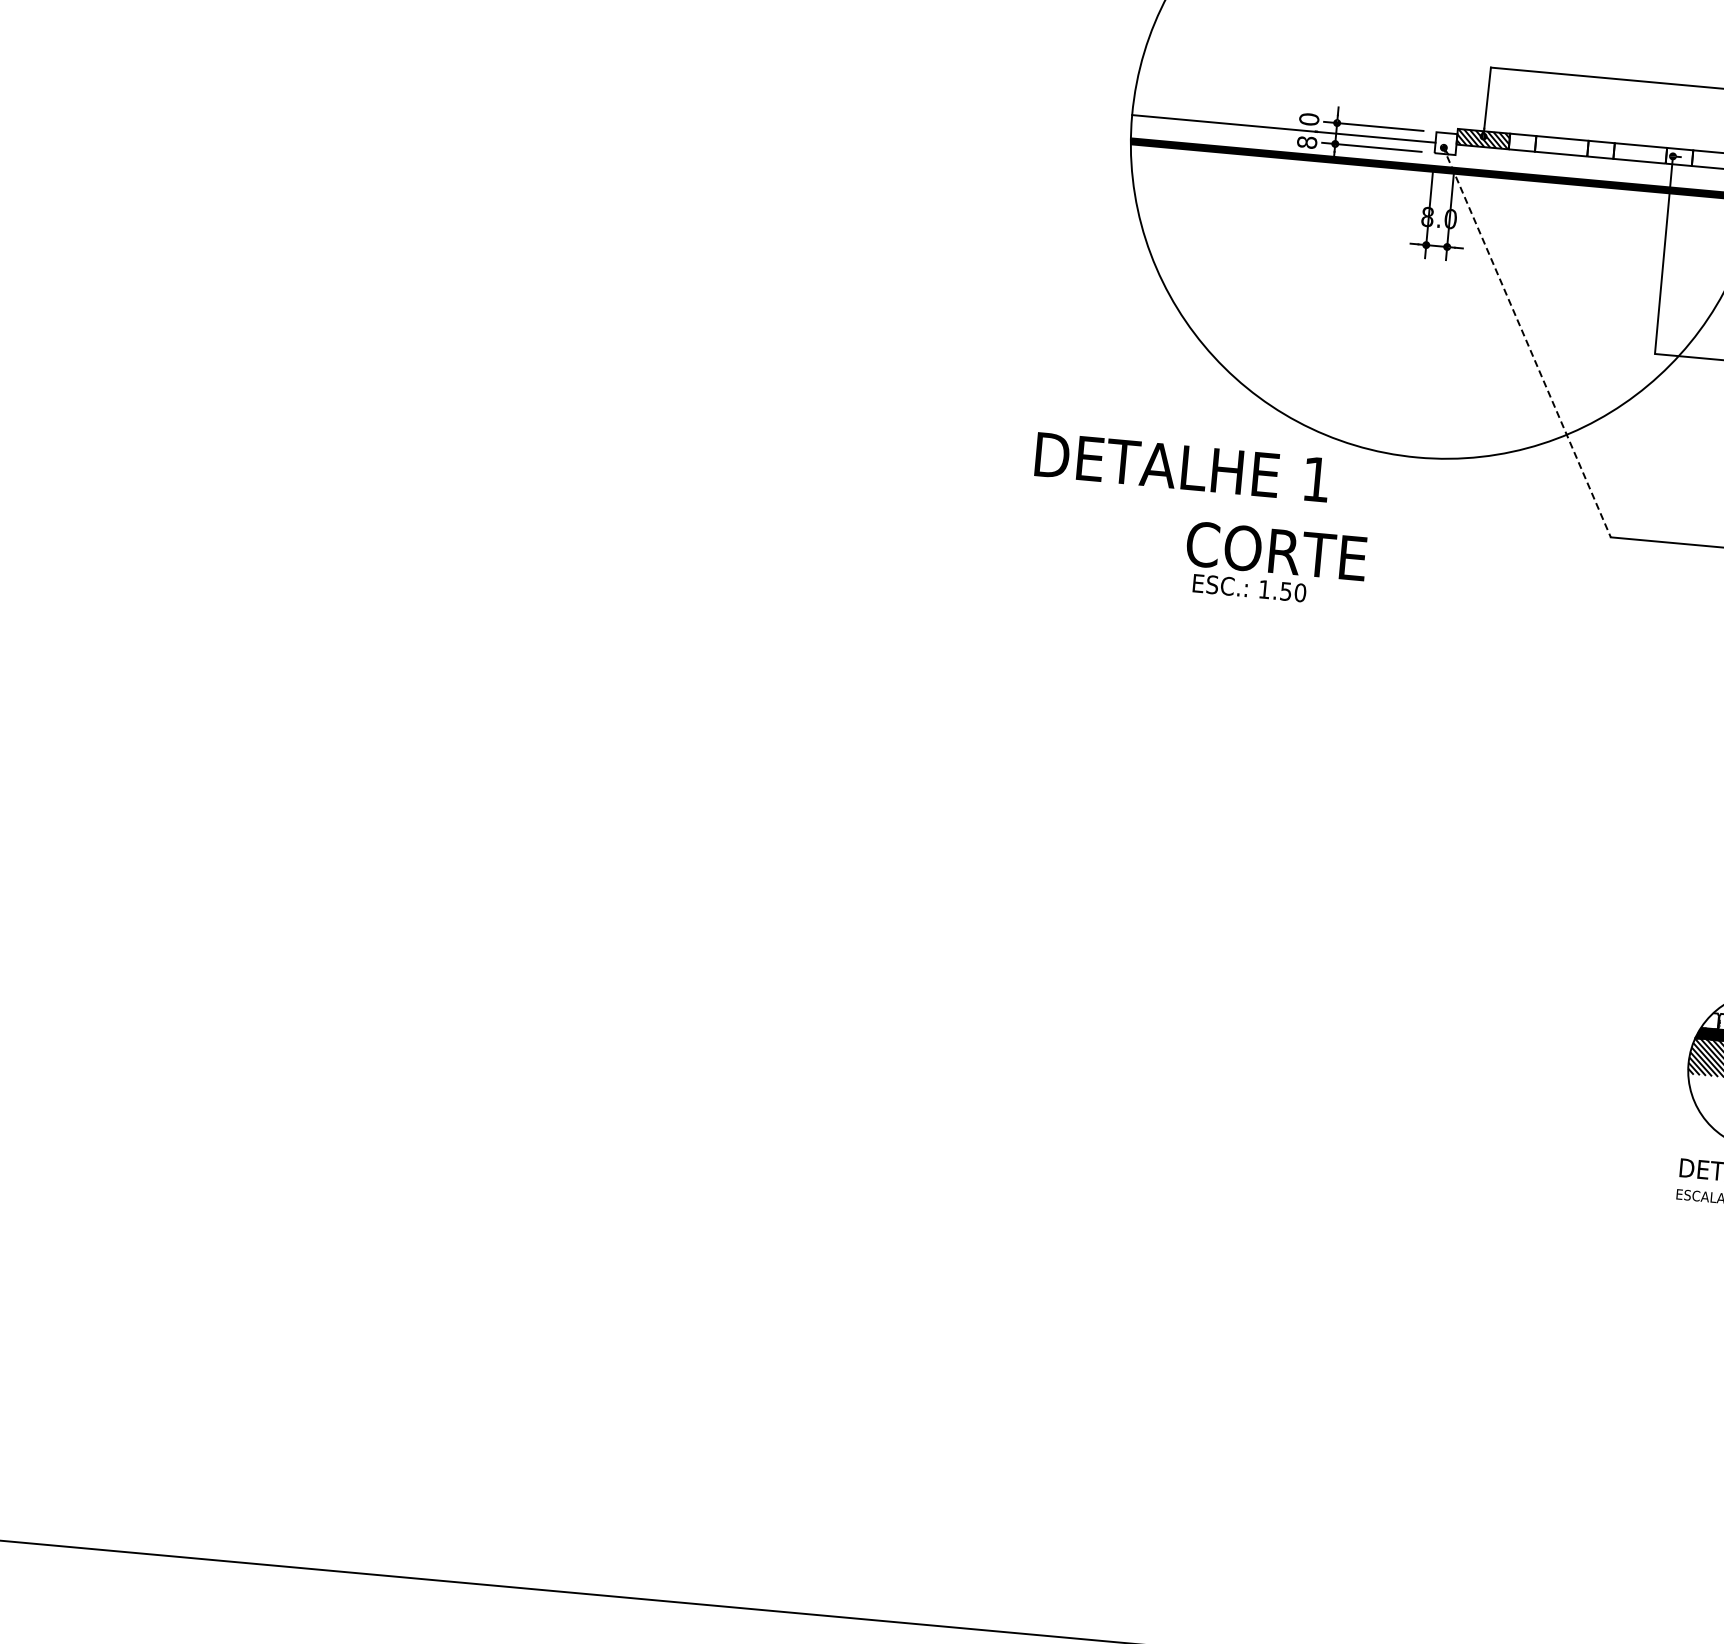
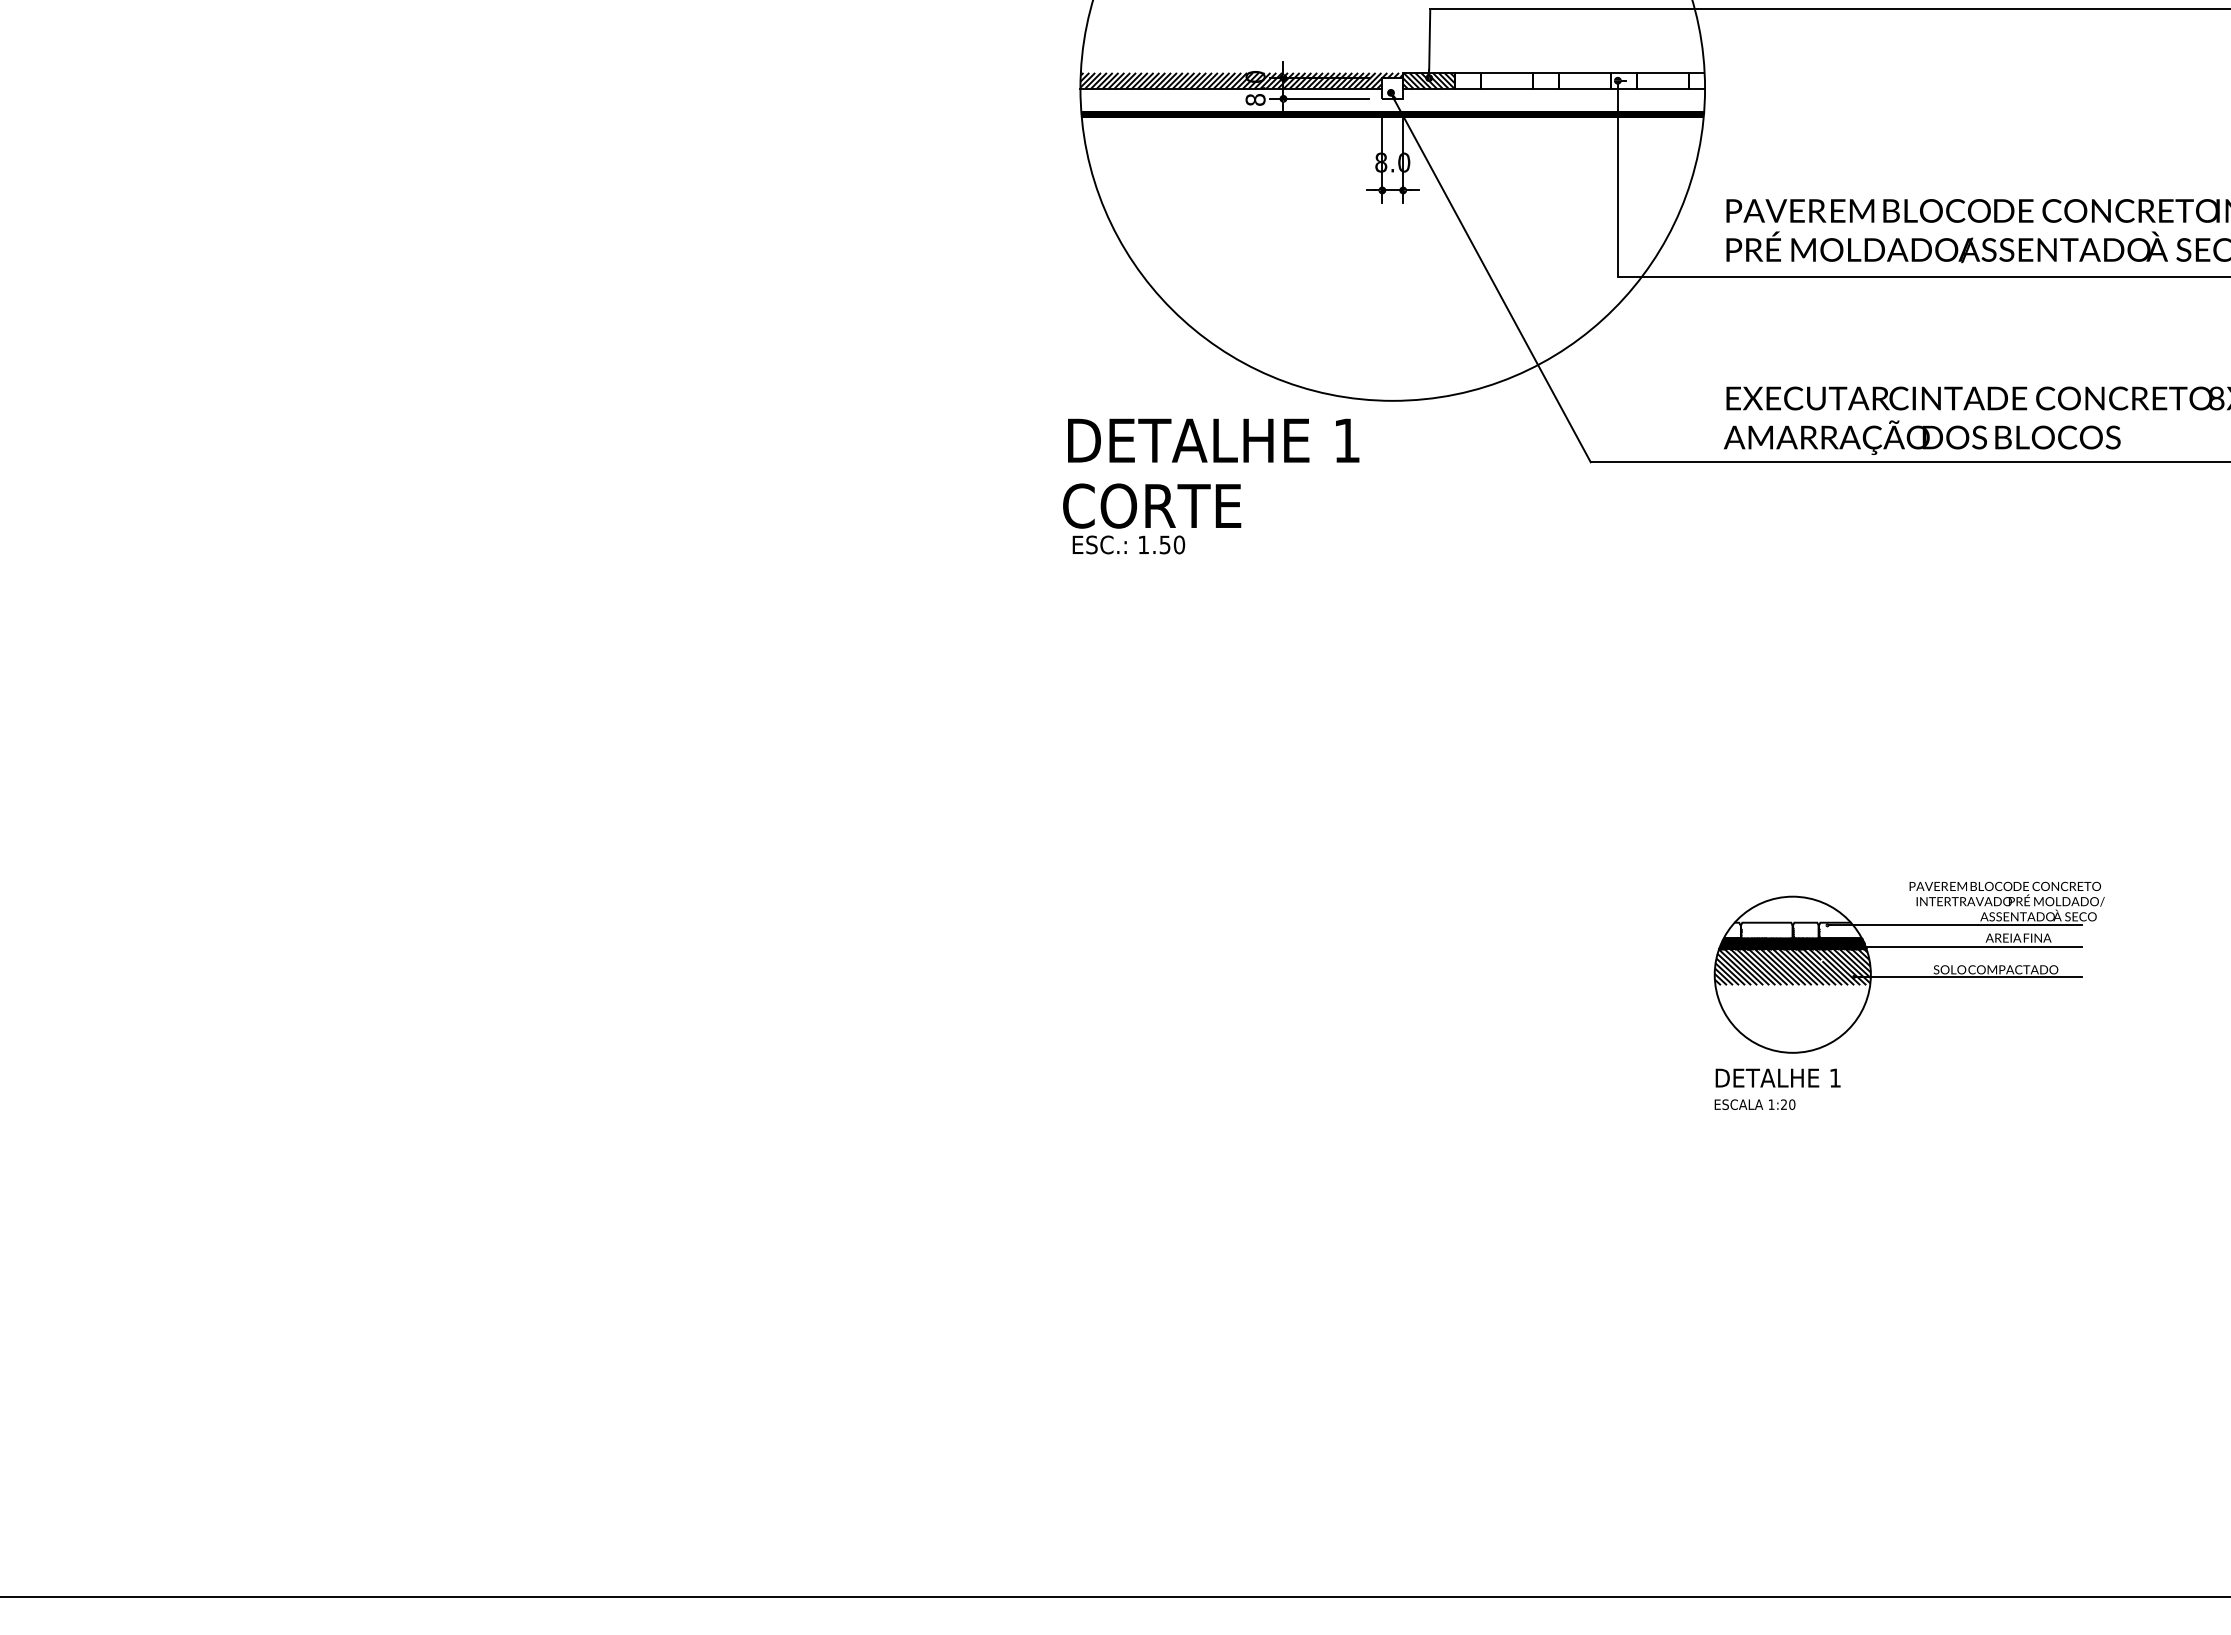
hatch: (1294, 121) -> (1241, 80), added
line: (1527, 341) -> (1490, 276), dashed -> solid
text: (1182, 467) -> (1213, 440), moved
text: (1275, 563) -> (1152, 518), moved

